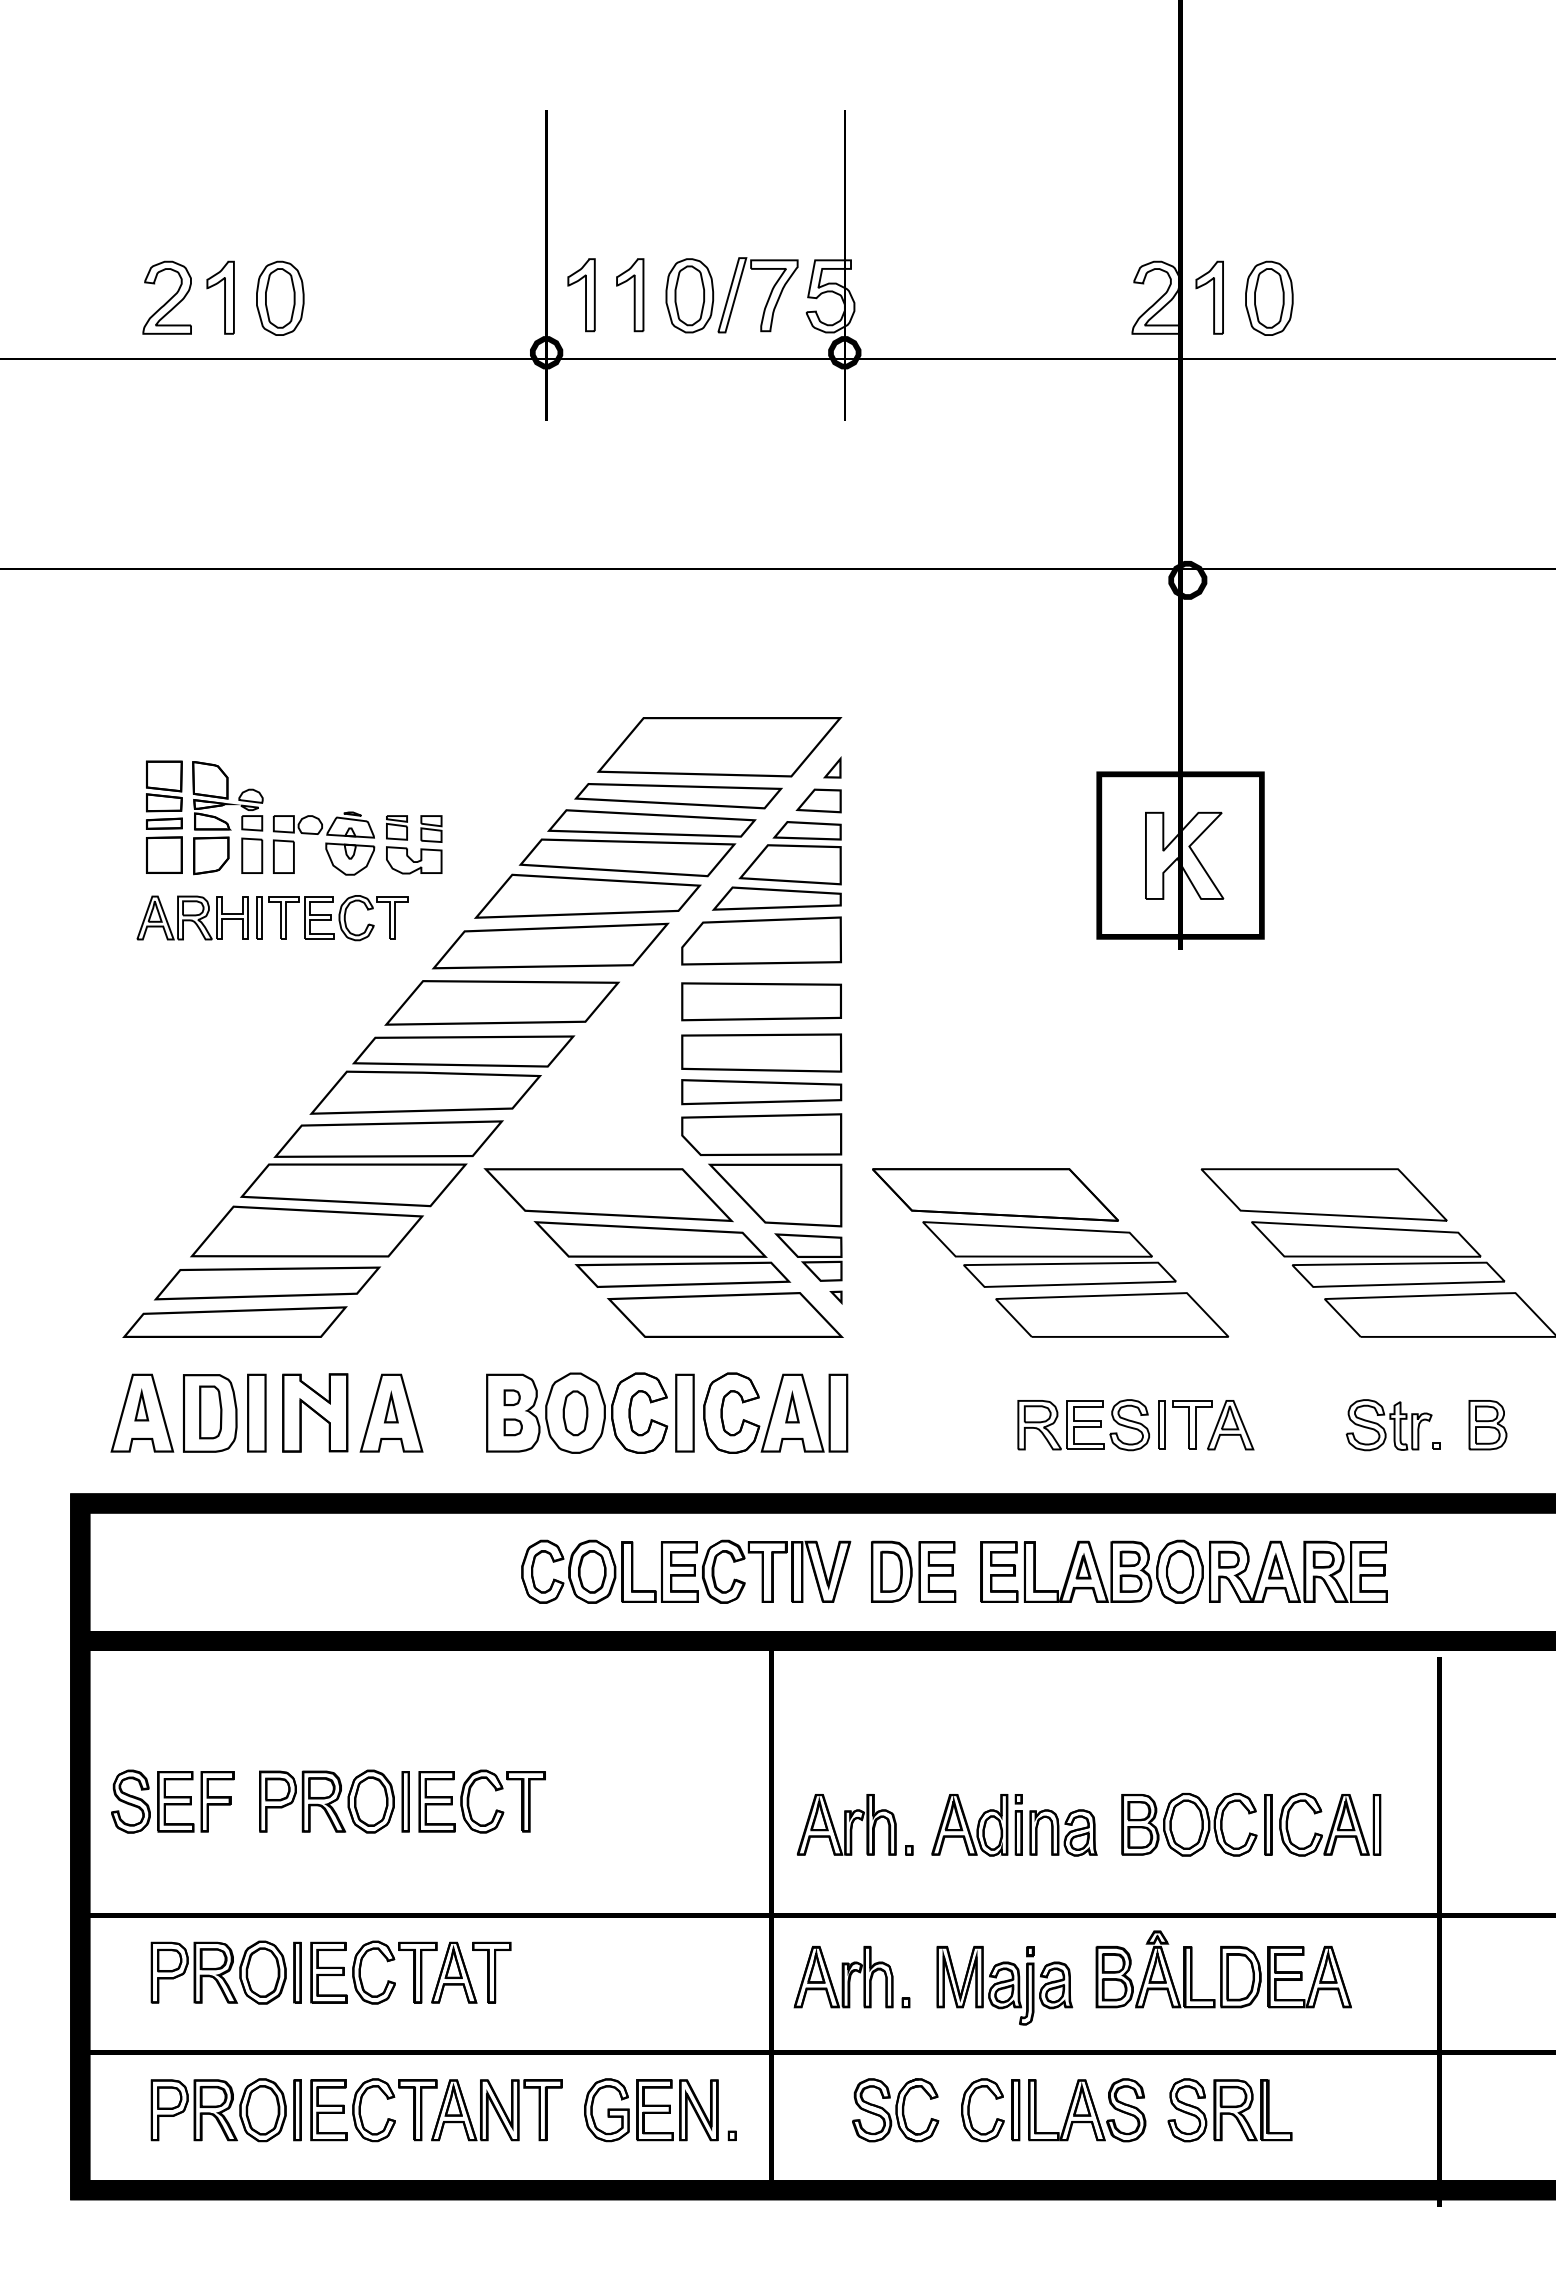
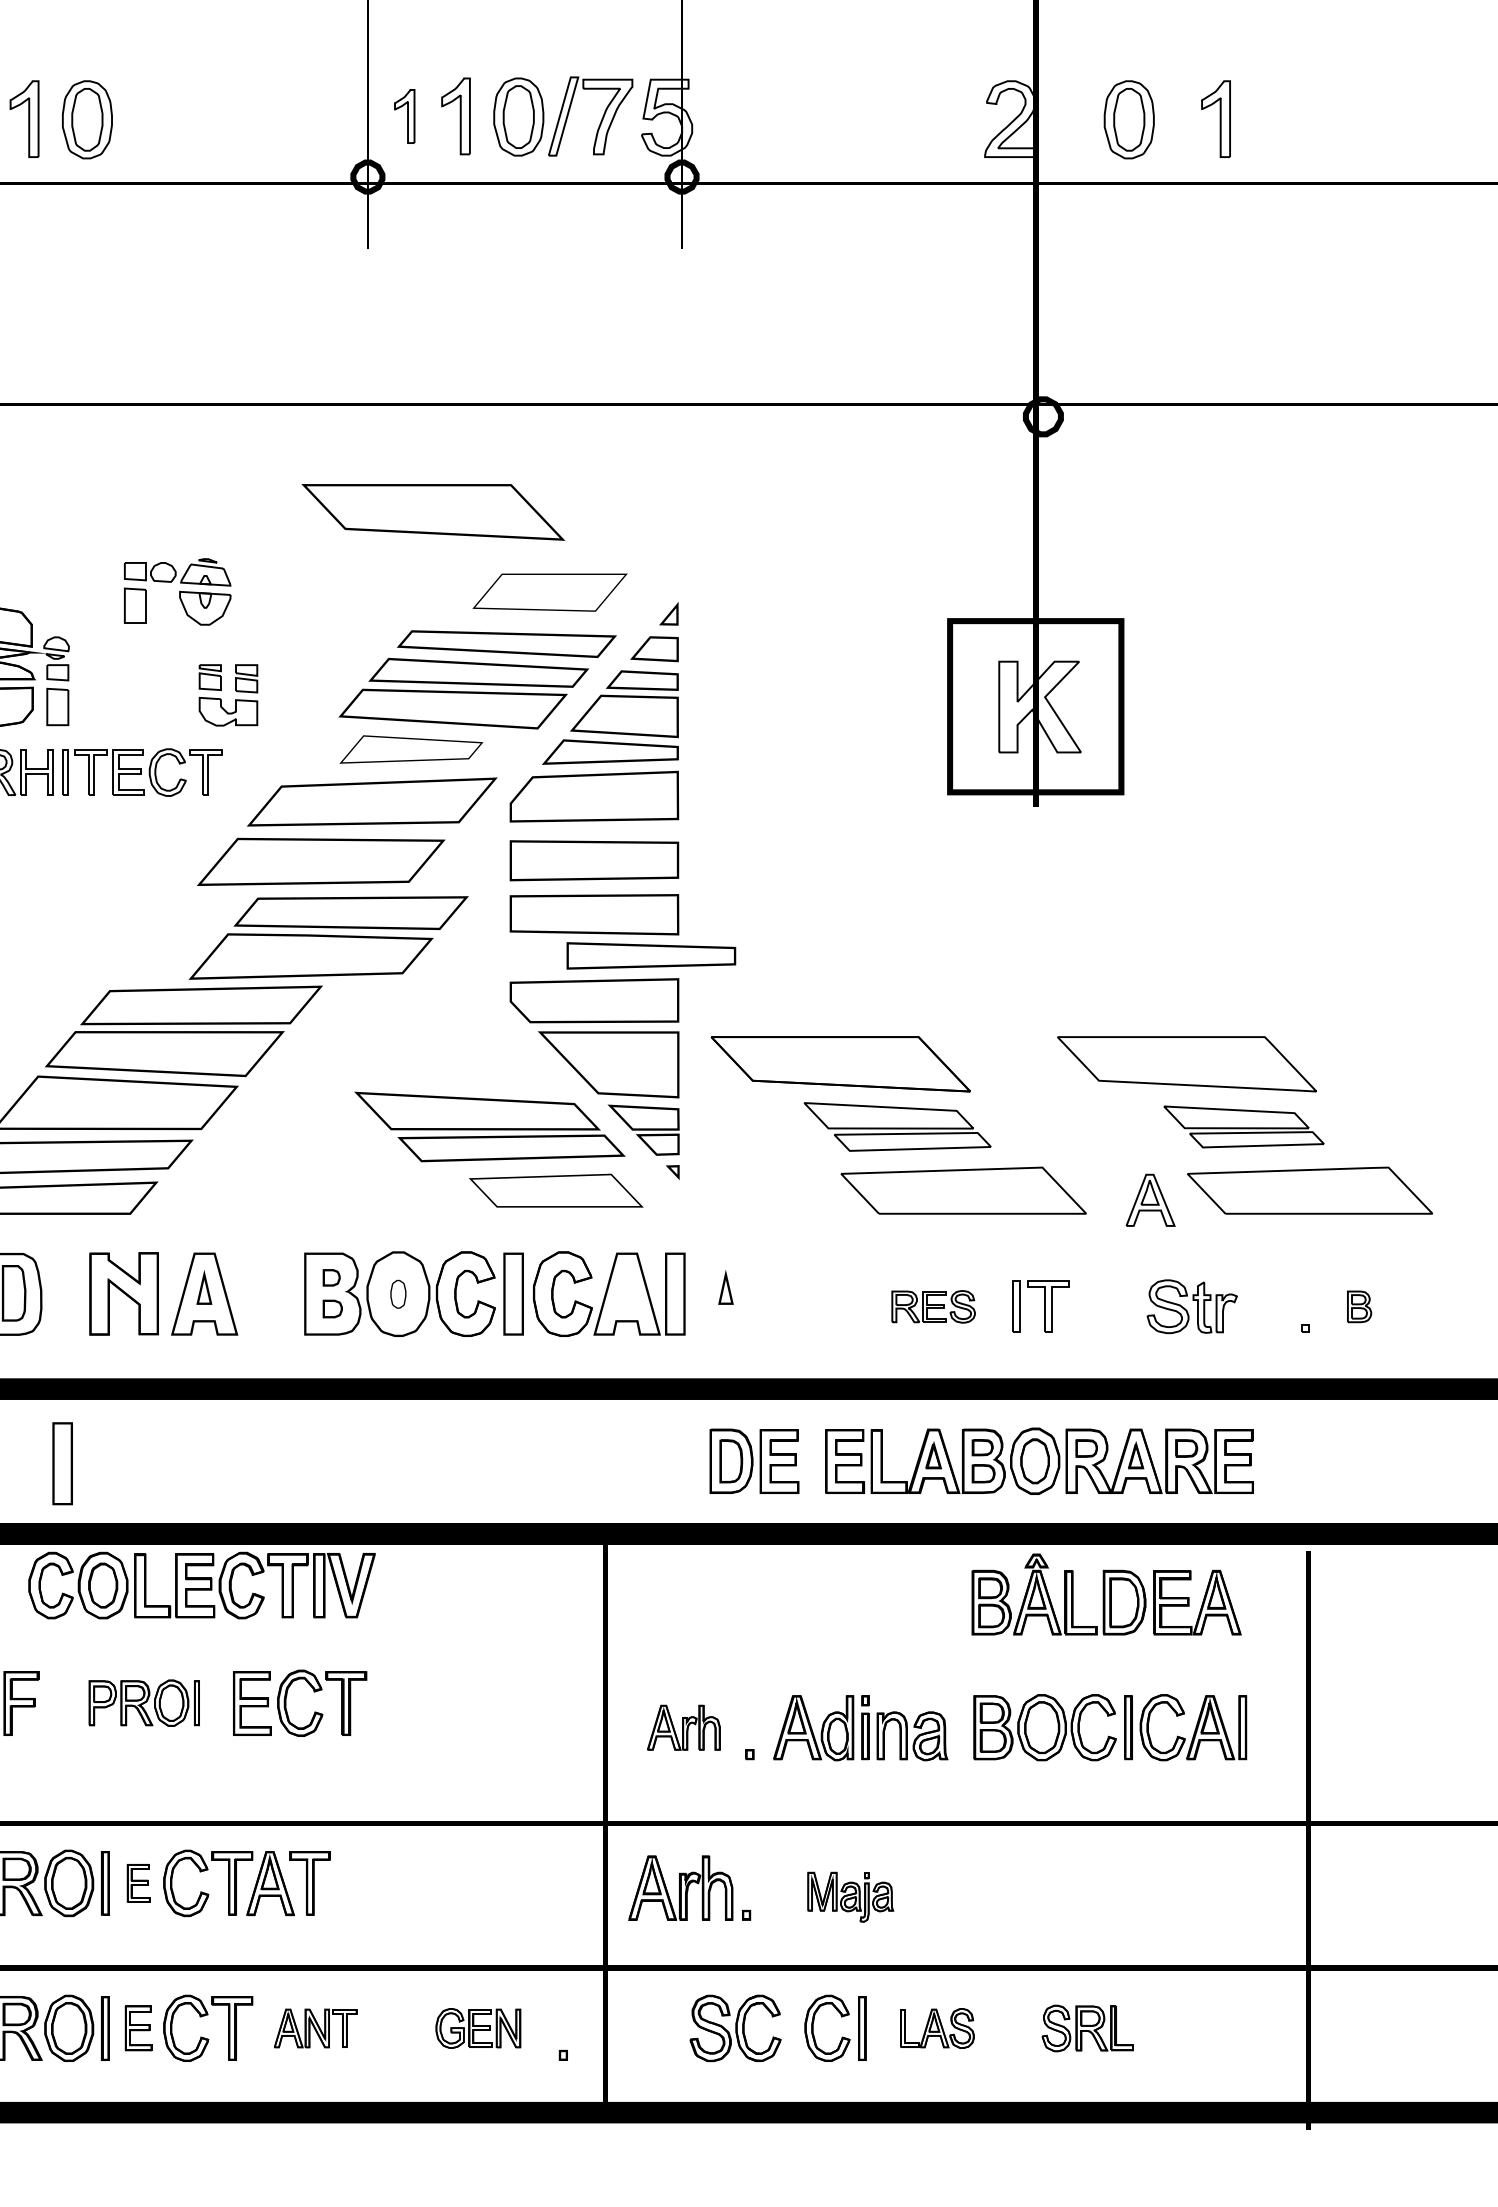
part: (581, 295) -> (404, 116), size x0.7
part: (1209, 297) -> (1215, 118), moved
part: (719, 747) -> (550, 592), size x0.6
part: (324, 843) -> (178, 591), moved
part: (587, 895) -> (411, 748), size x0.6
part: (442, 1074) -> (328, 937), moved
part: (761, 1092) -> (651, 956), moved
part: (608, 1195) -> (433, 512), moved
part: (1049, 1254) -> (897, 1126), size x0.7
part: (1378, 1254) -> (1244, 1126), size x0.6
part: (725, 1314) -> (556, 1190), size x0.7
part: (792, 1406) -> (725, 1287), moved
part: (256, 1412) -> (62, 1462), moved
part: (575, 1413) -> (398, 1294), size x0.6
part: (1083, 1425) -> (933, 1307), size x0.6
part: (1230, 1425) -> (1150, 1200), moved
part: (1388, 1425) -> (1191, 1307), moved
part: (1487, 1425) -> (1359, 1307), size x0.6
part: (686, 1571) -> (202, 1585), moved
part: (334, 1801) -> (144, 1703), size x0.7
part: (846, 1824) -> (683, 1727), size x0.7
part: (1223, 1969) -> (1106, 1594), moved
part: (328, 1972) -> (138, 1883), size x0.6
part: (1004, 1985) -> (850, 1896), size x0.6
part: (328, 2110) -> (138, 2028), size x0.7
part: (496, 2110) -> (315, 2028), size x0.6
part: (651, 2110) -> (478, 2028), size x0.6
part: (1087, 2110) -> (937, 2028), size x0.6
part: (1229, 2110) -> (1087, 2028), size x0.7

